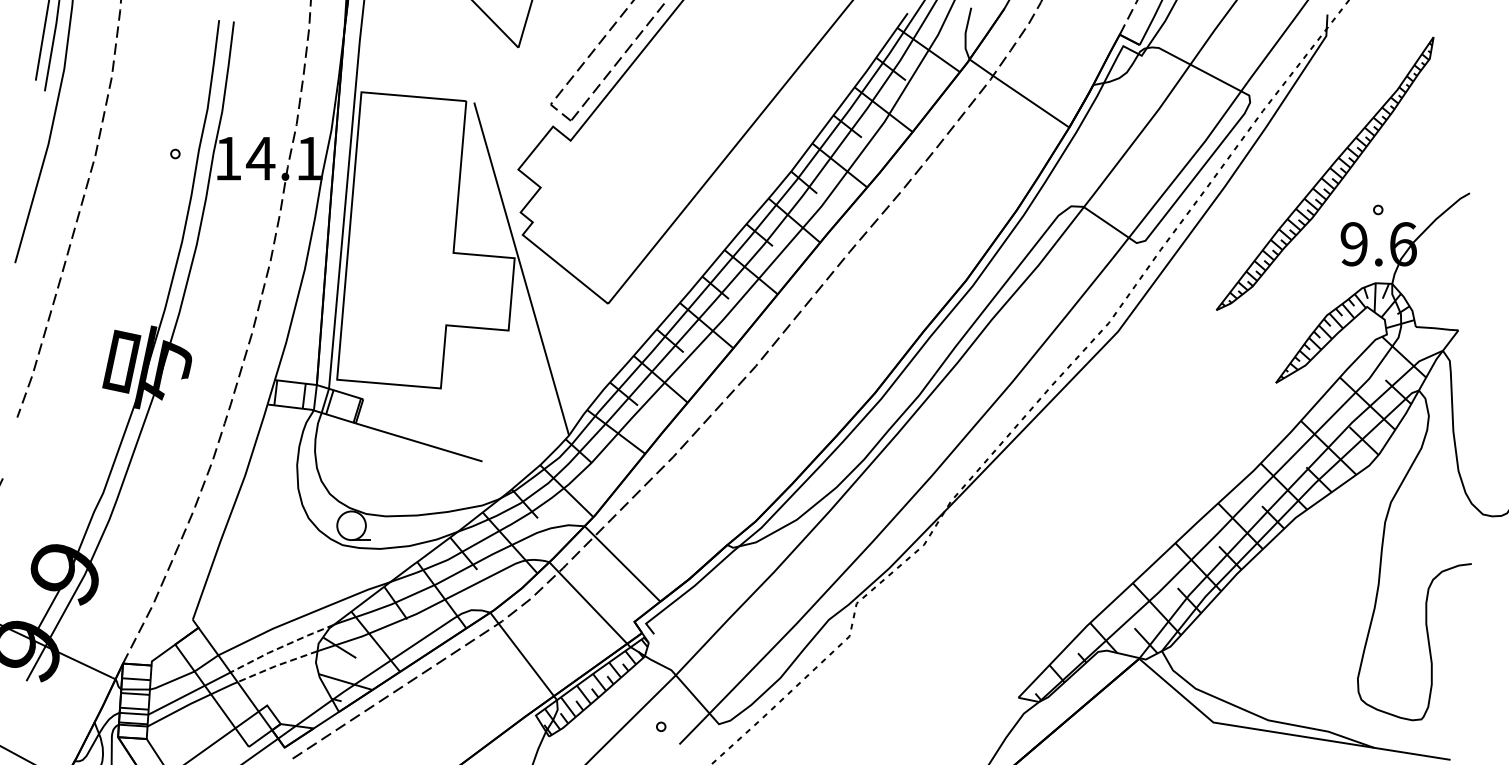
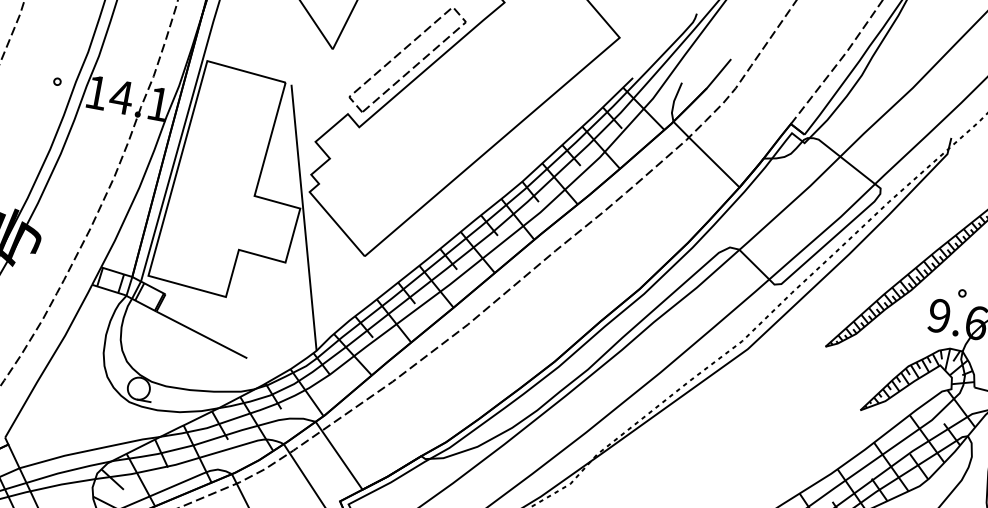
line: (281, 647) -> (68, 471), dashed -> solid
line: (276, 665) -> (62, 484), dashed -> solid

